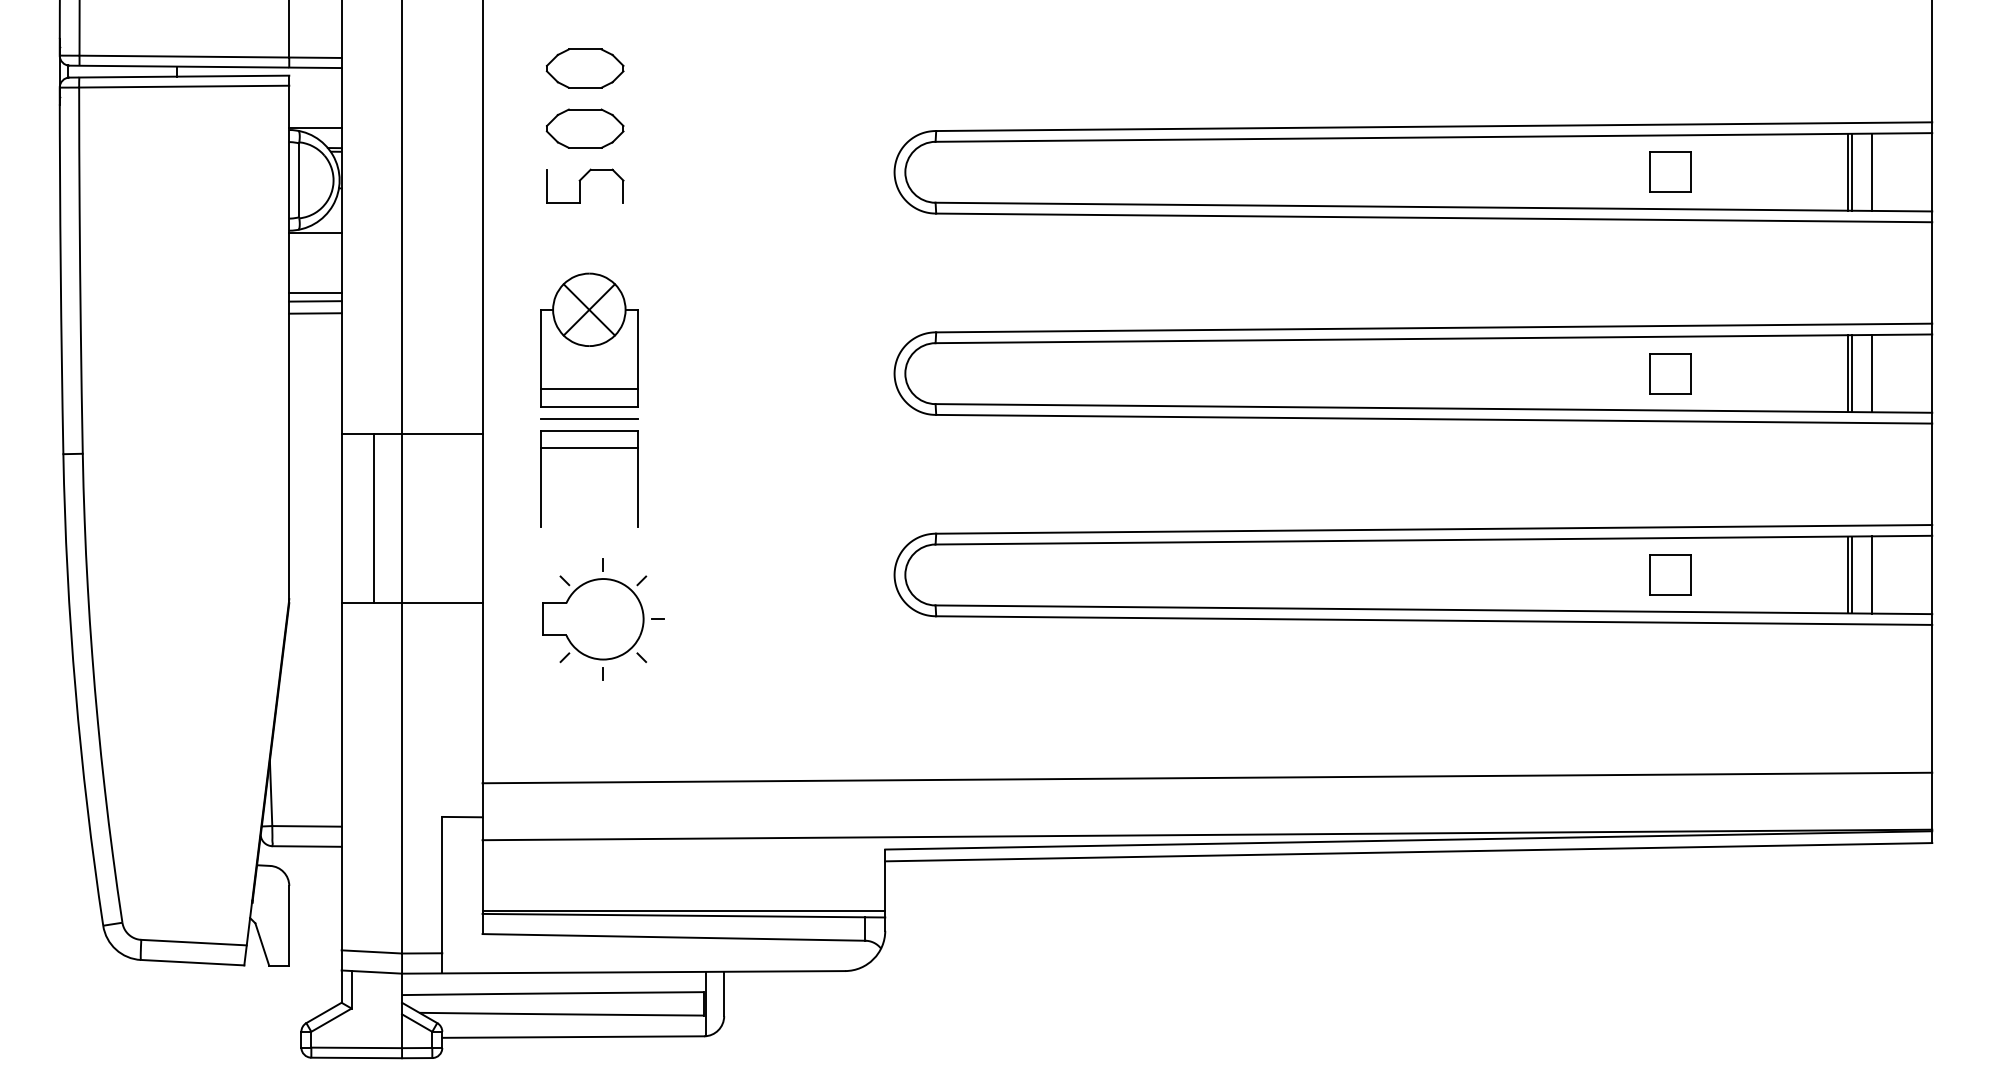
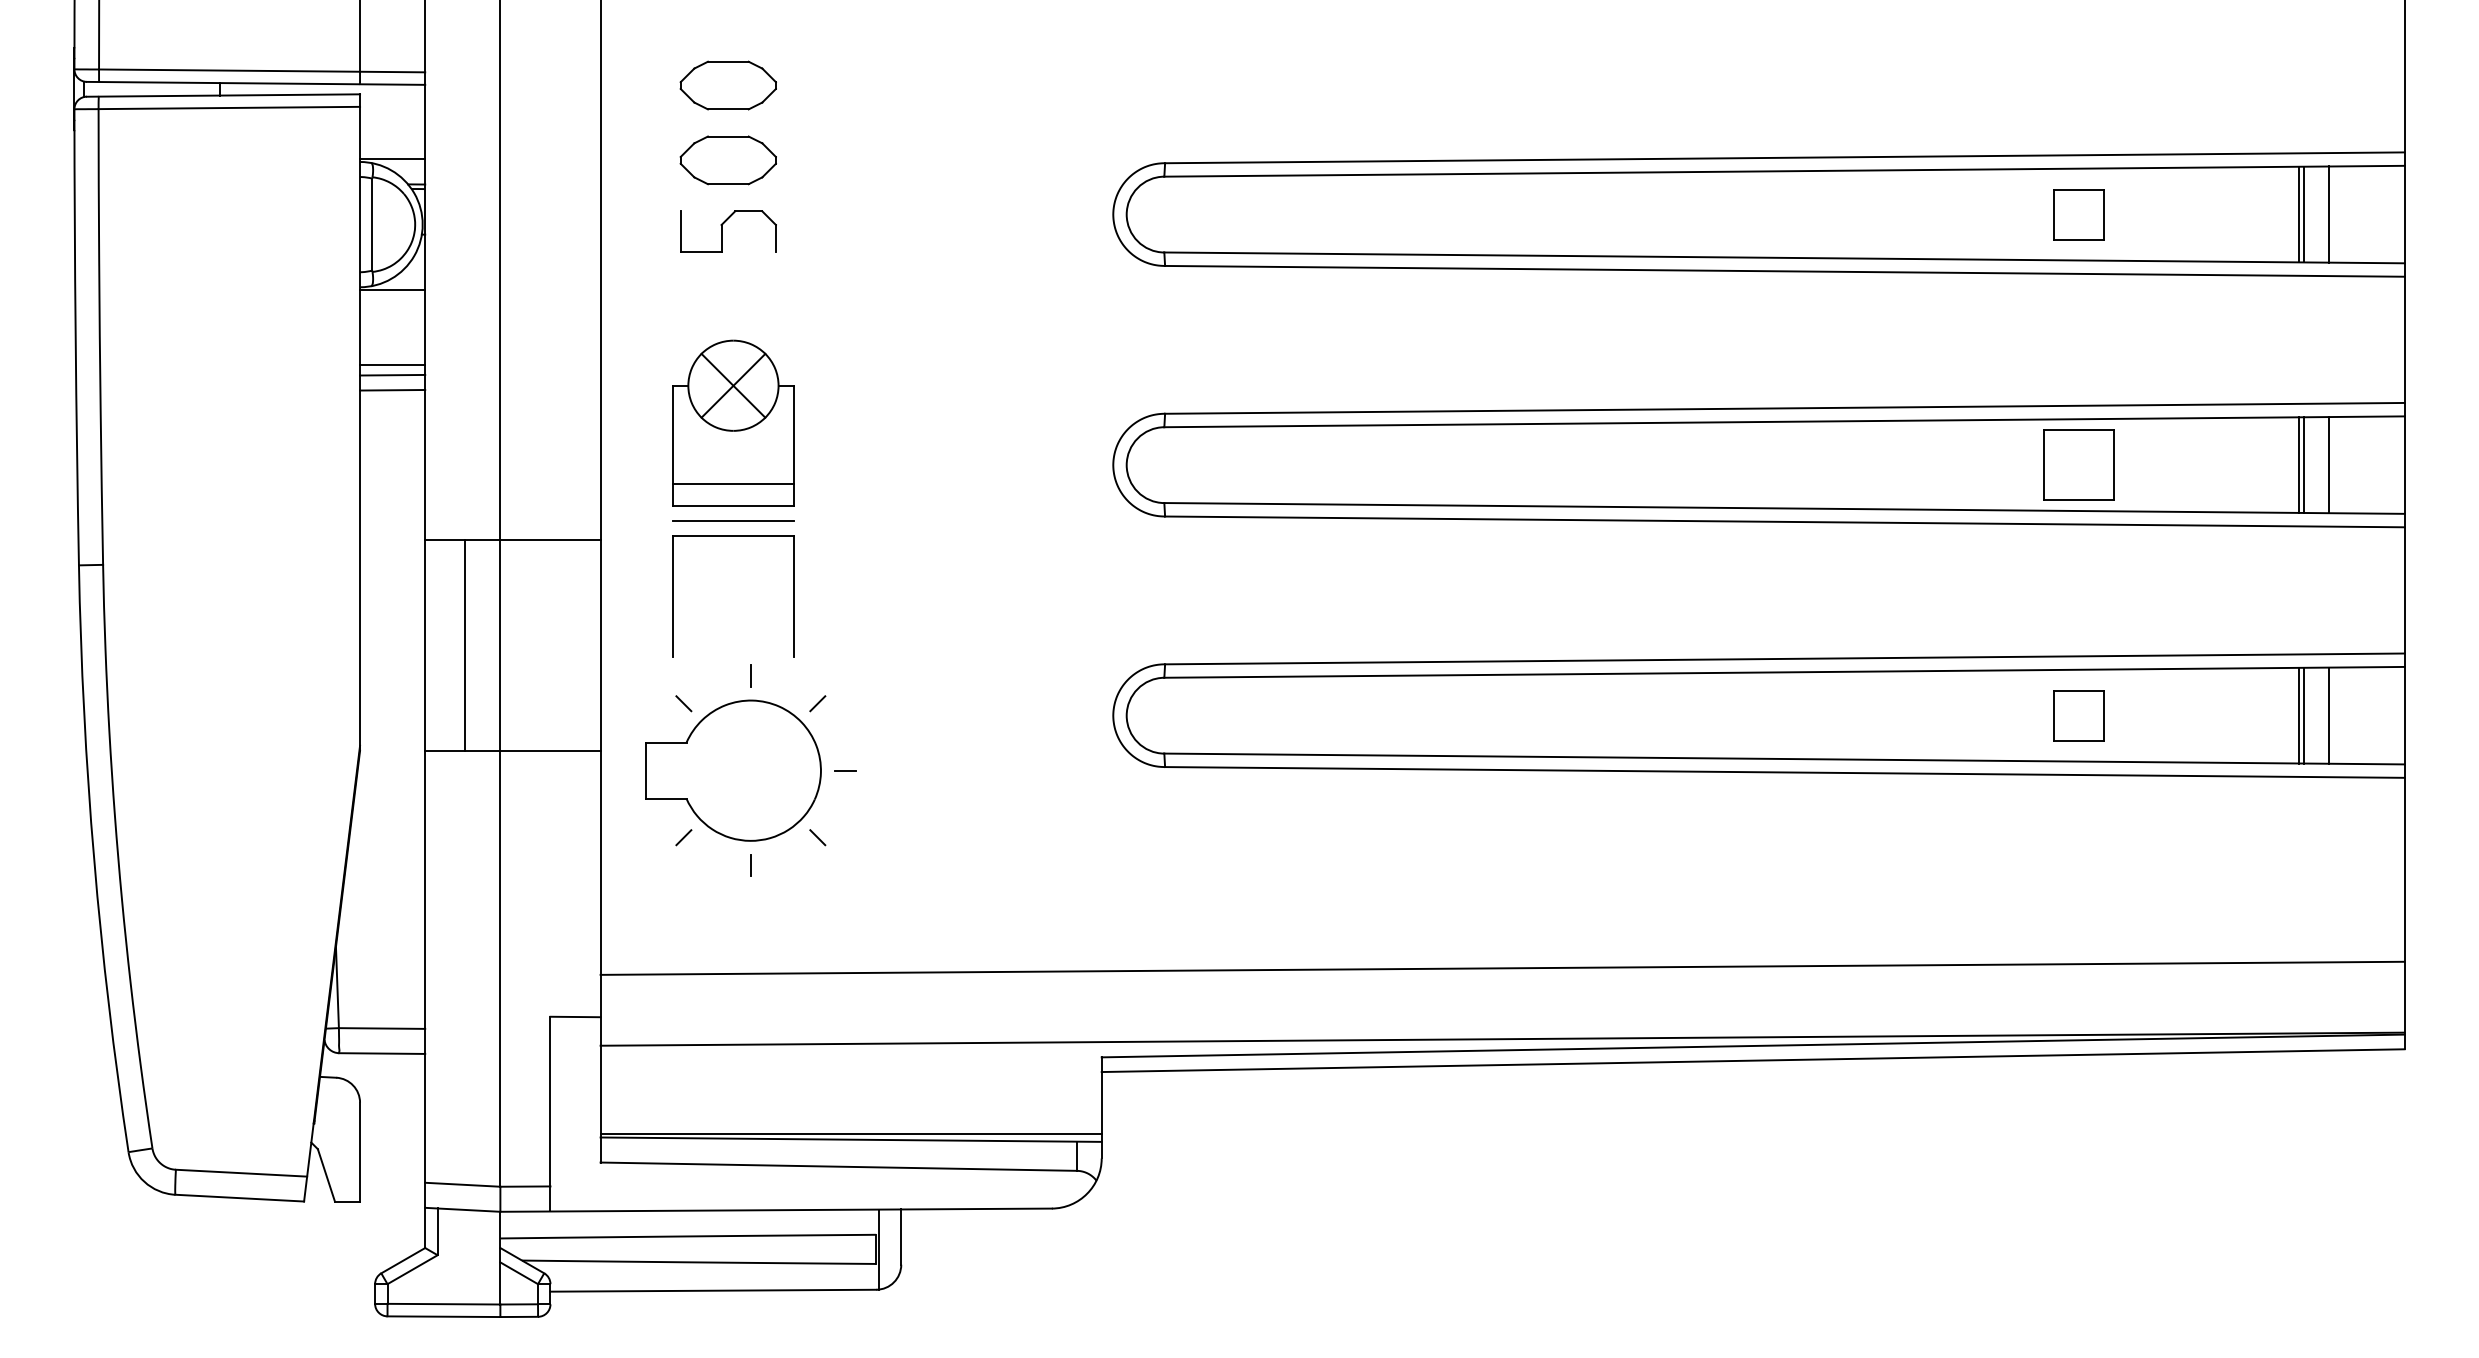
part: (1670, 373) -> (2078, 464), size x1.4
line: (589, 448) -> (733, 558), removed
part: (603, 619) -> (751, 771), size x1.4

